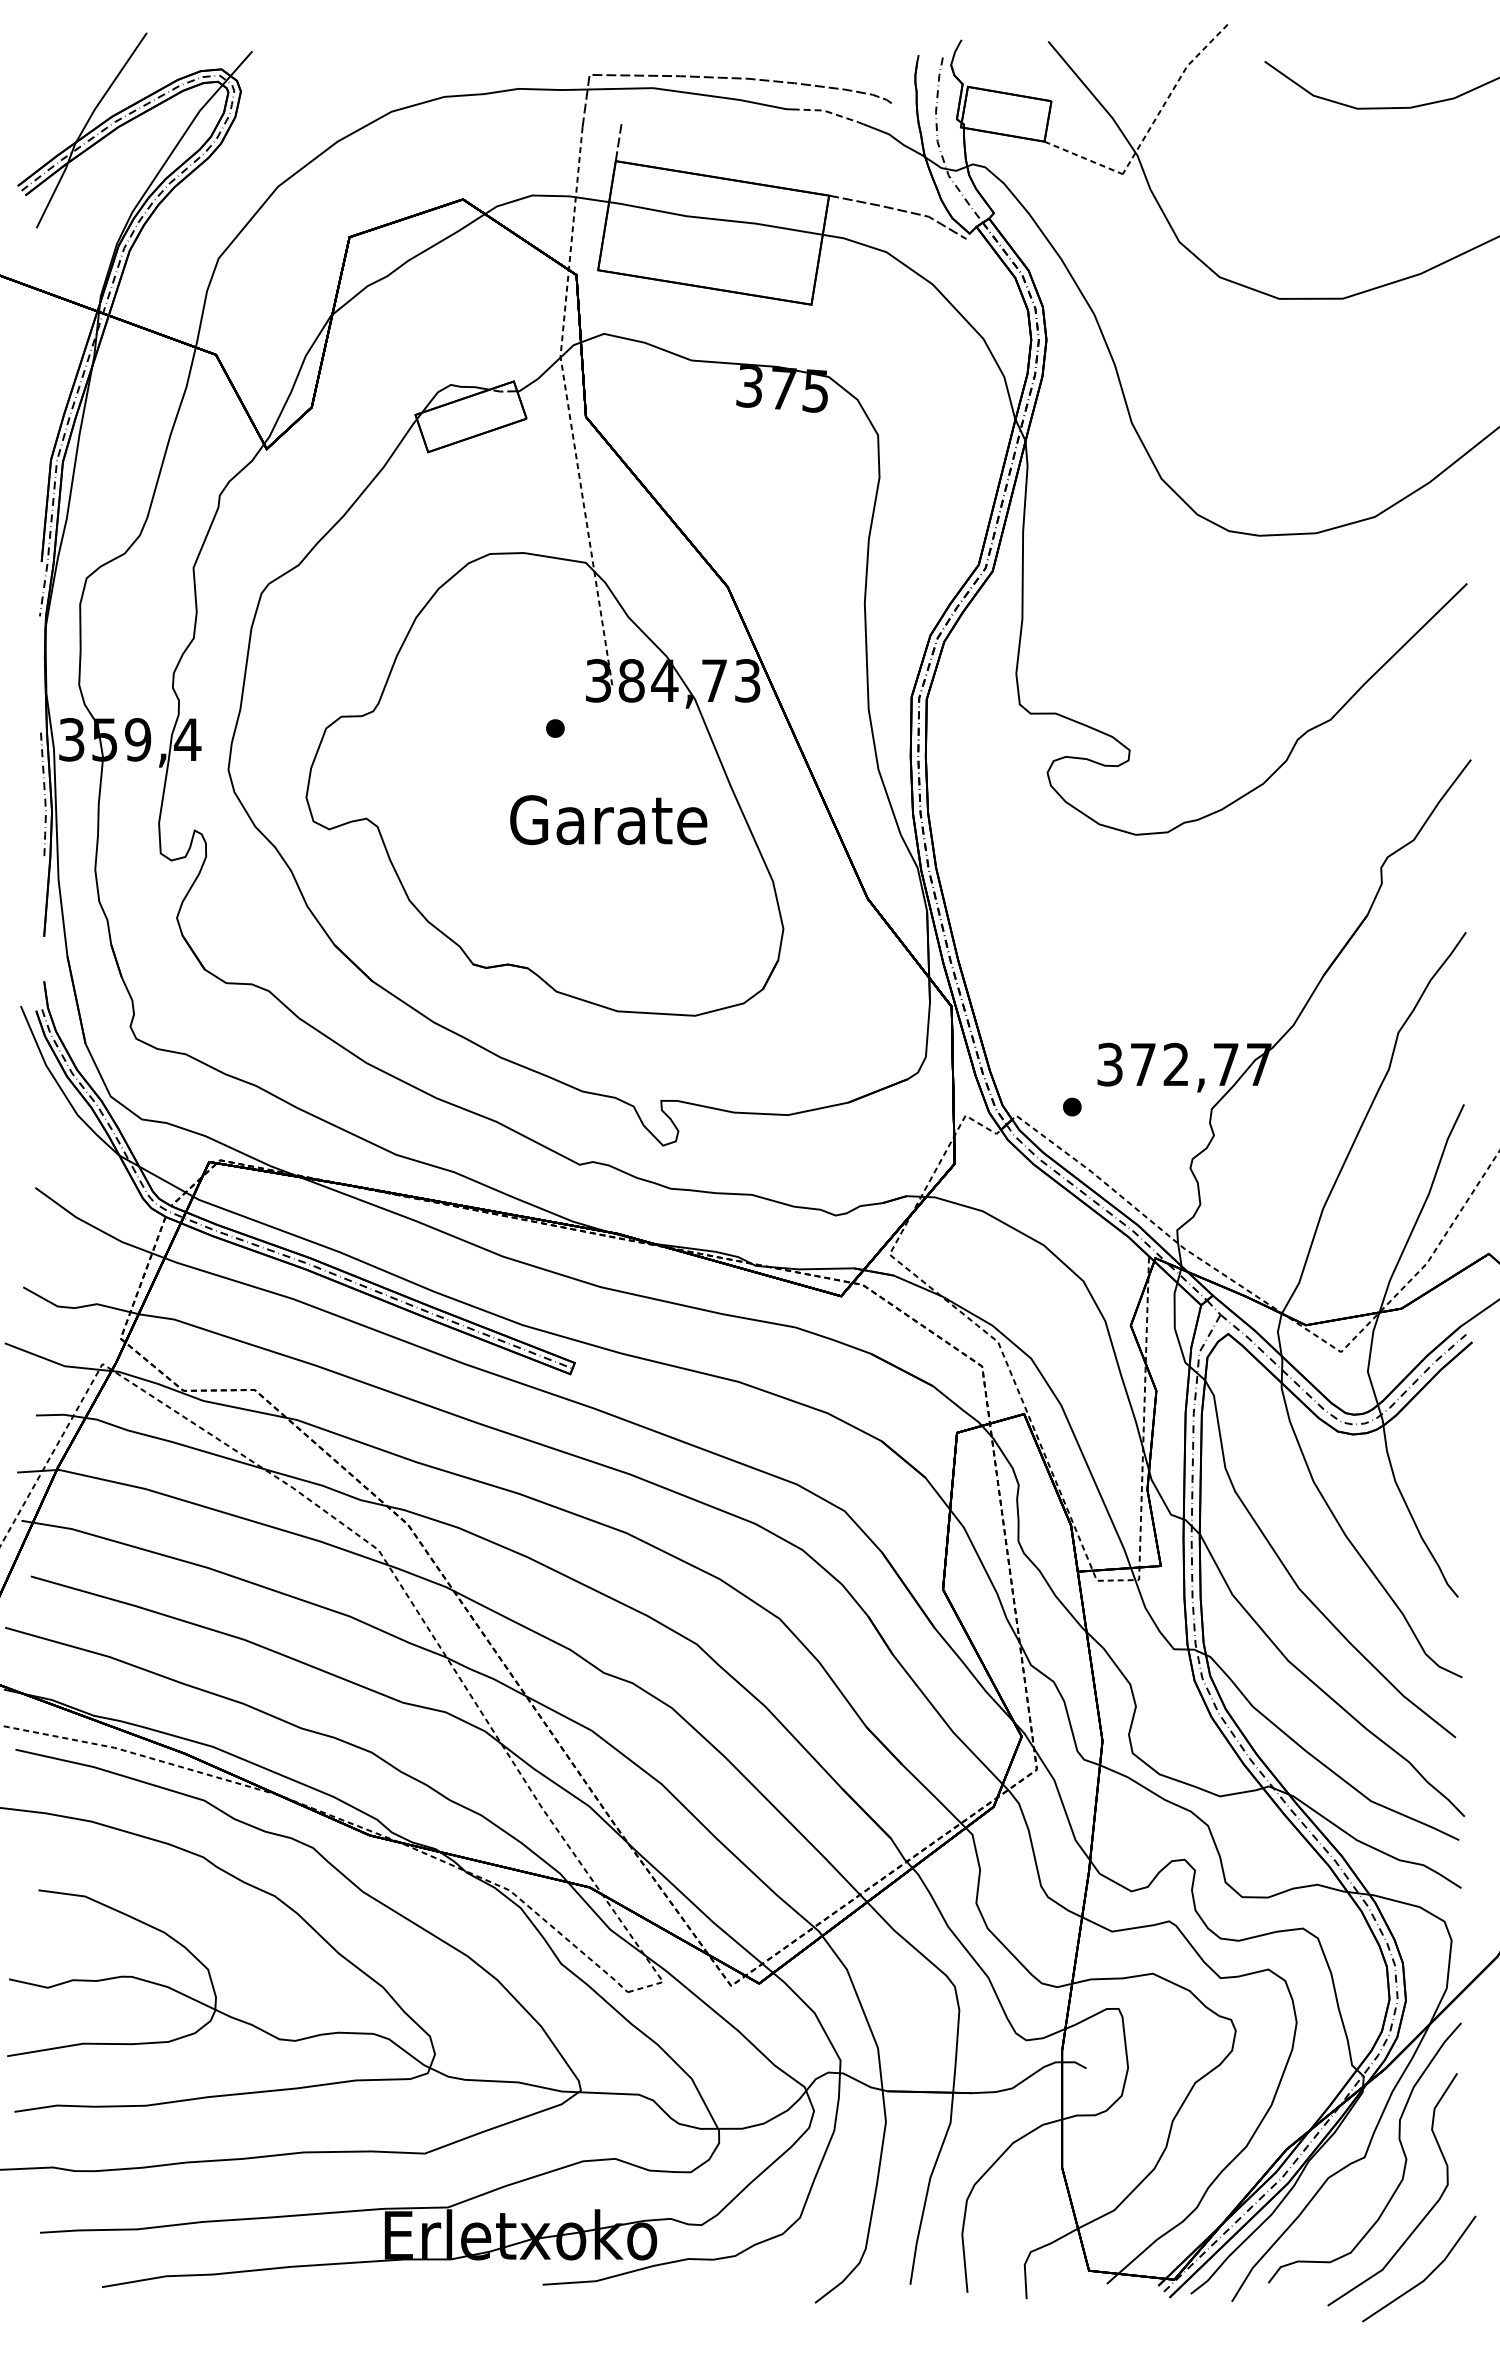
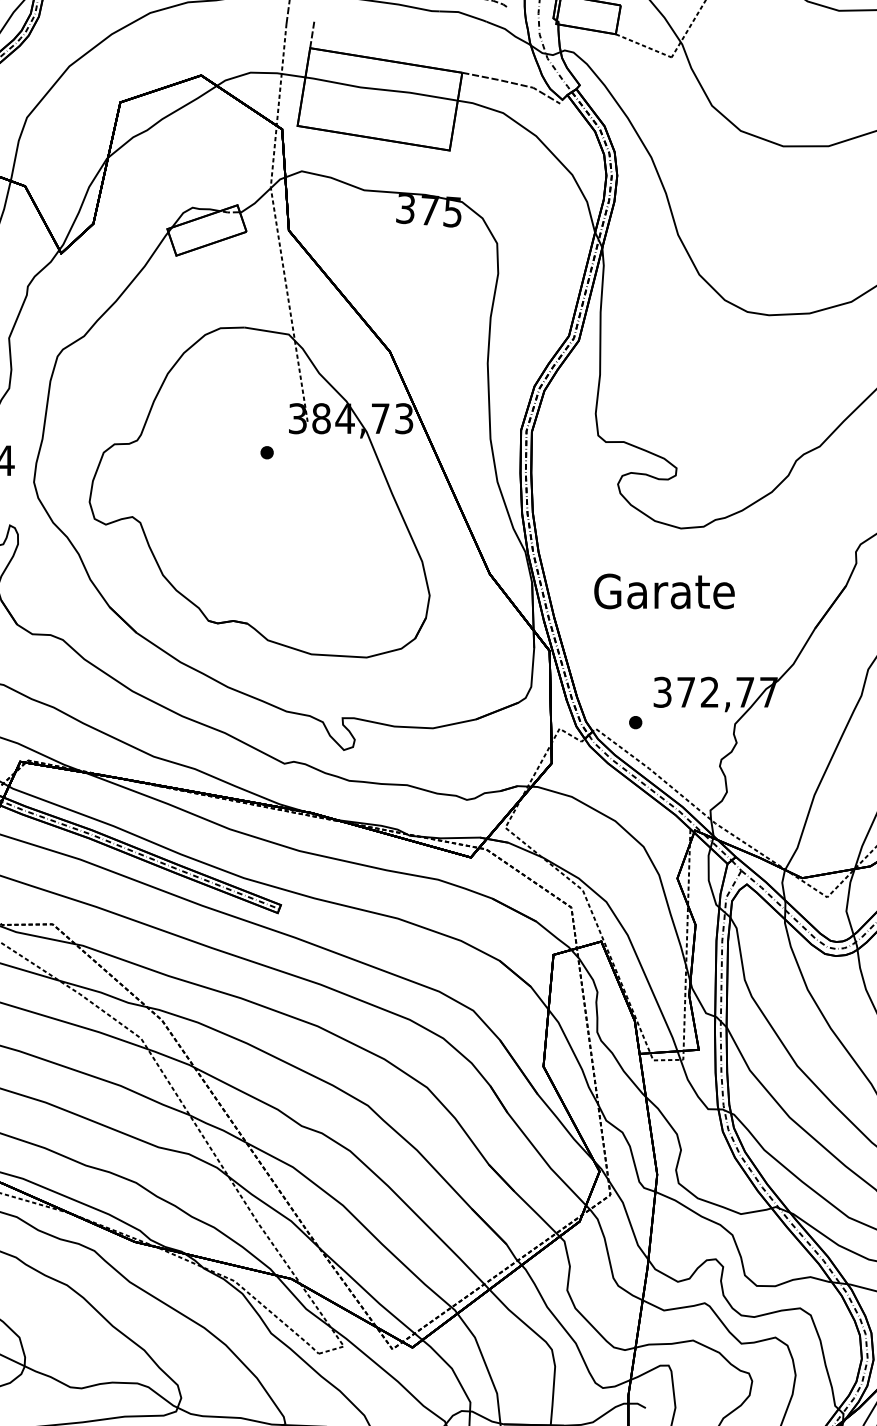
line: (831, 113) -> (463, 14), dashed -> solid
text: (608, 820) -> (664, 591), moved

